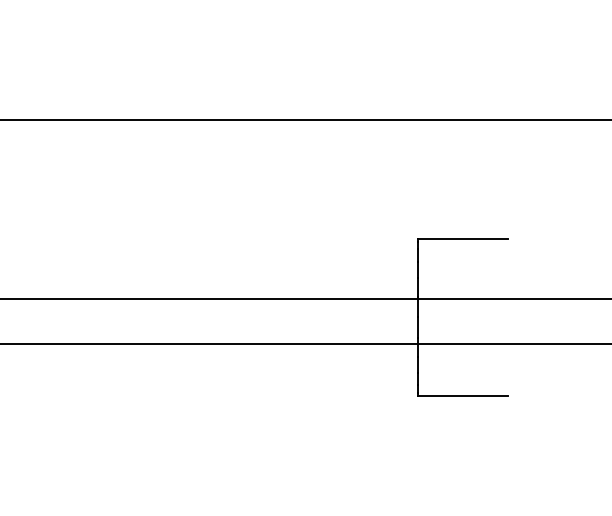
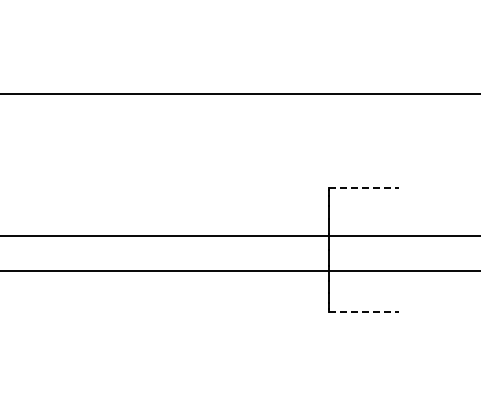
line: (463, 239) -> (364, 188), solid -> dashed
line: (463, 395) -> (364, 311), solid -> dashed

